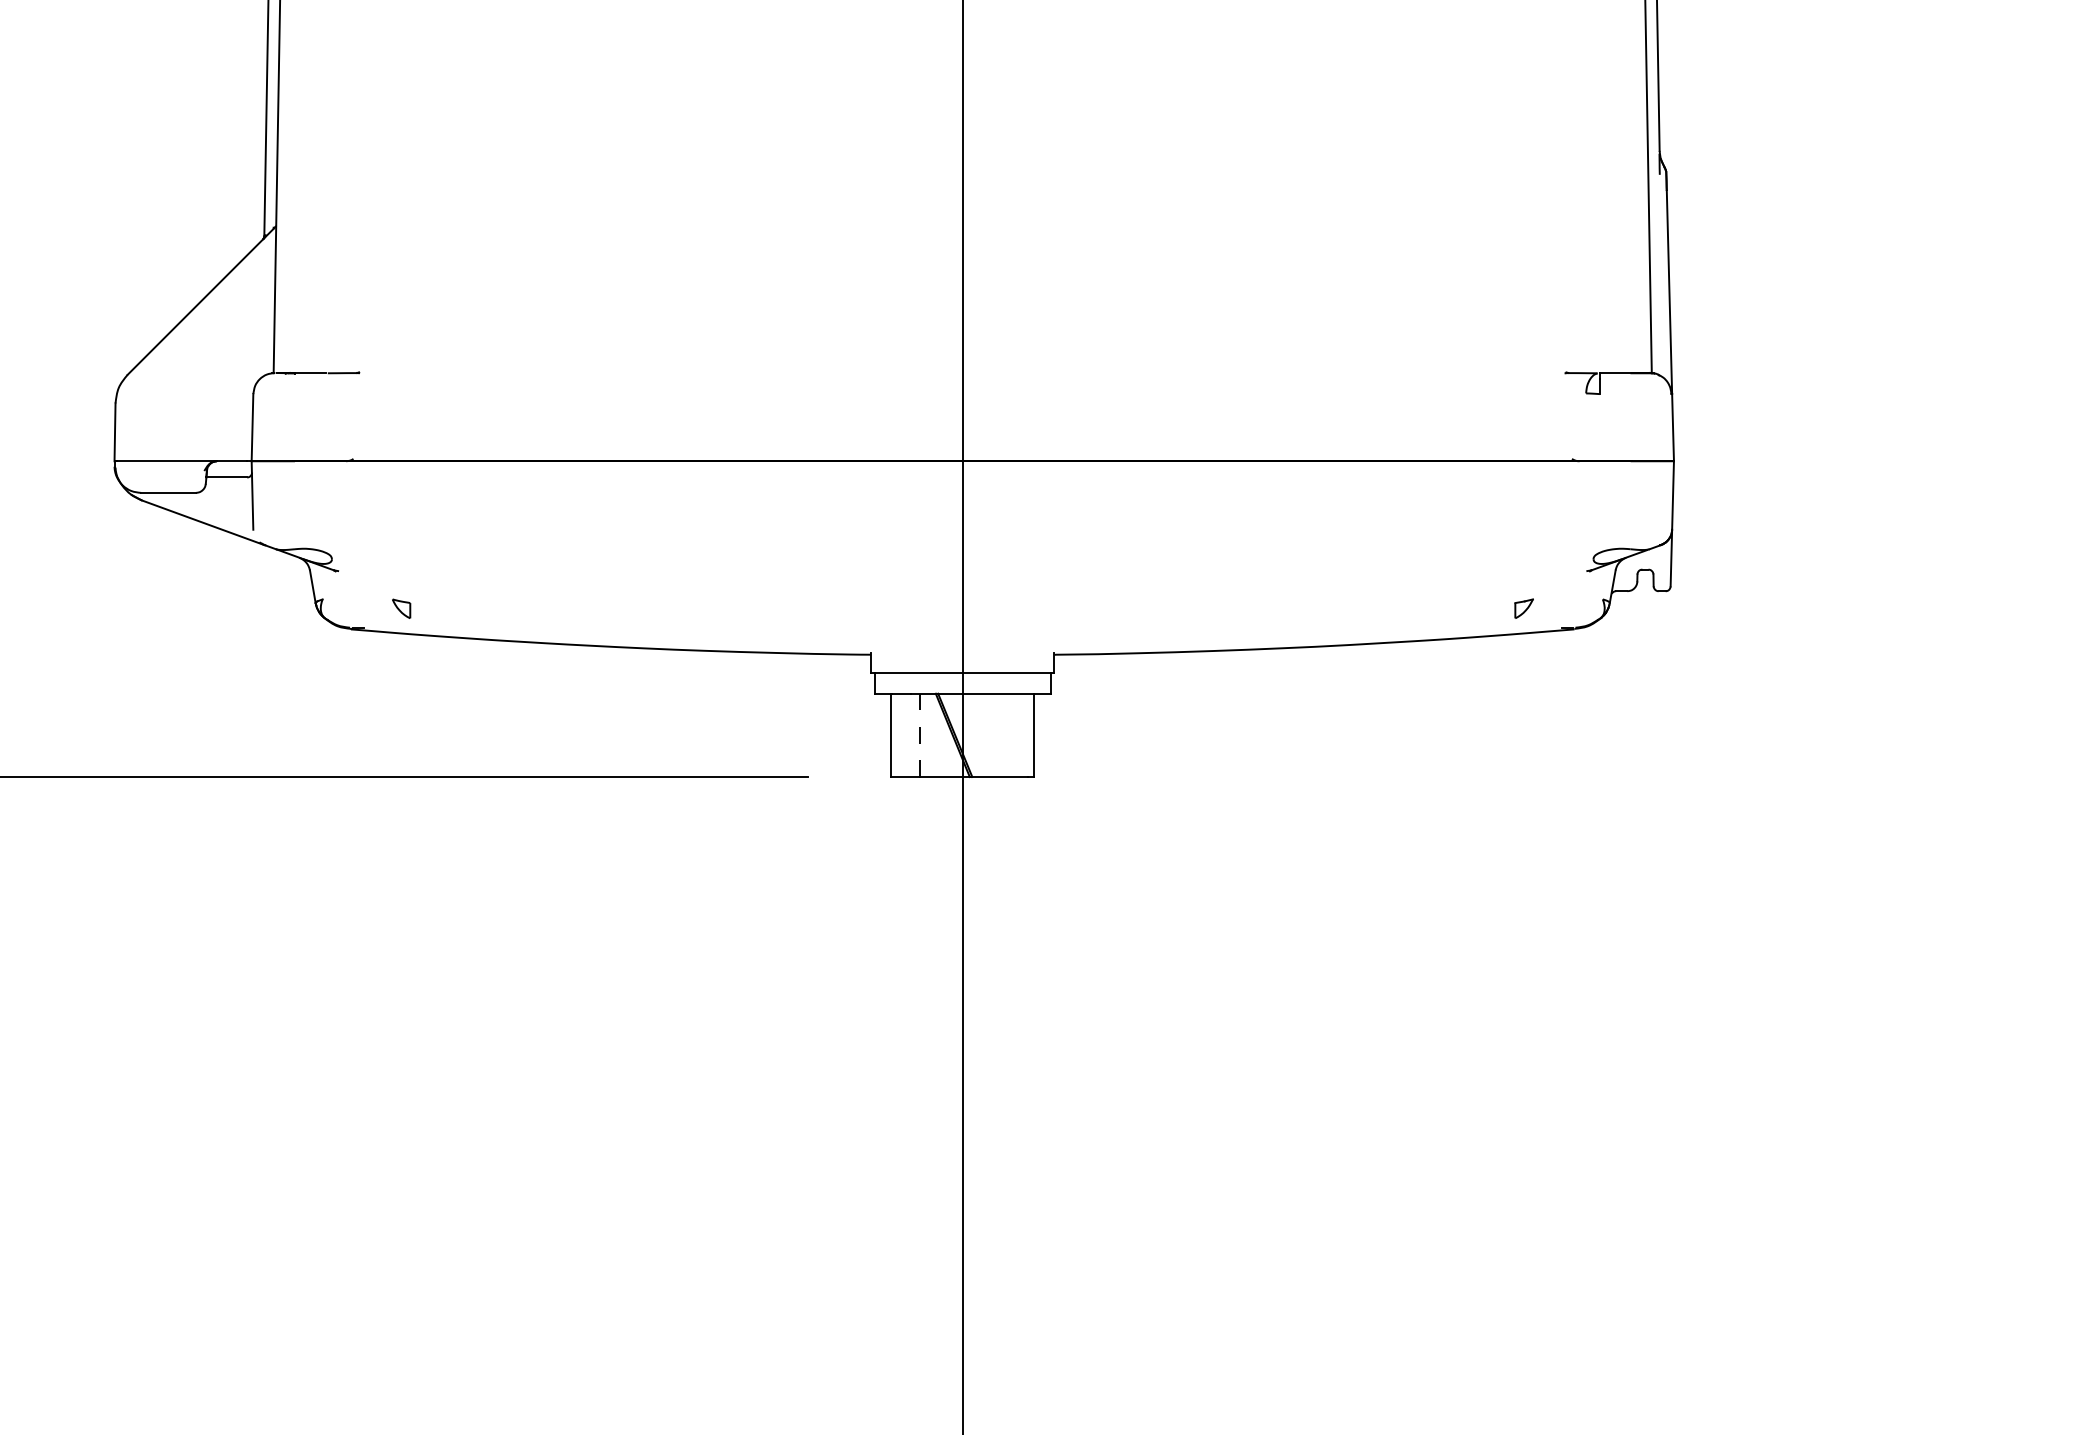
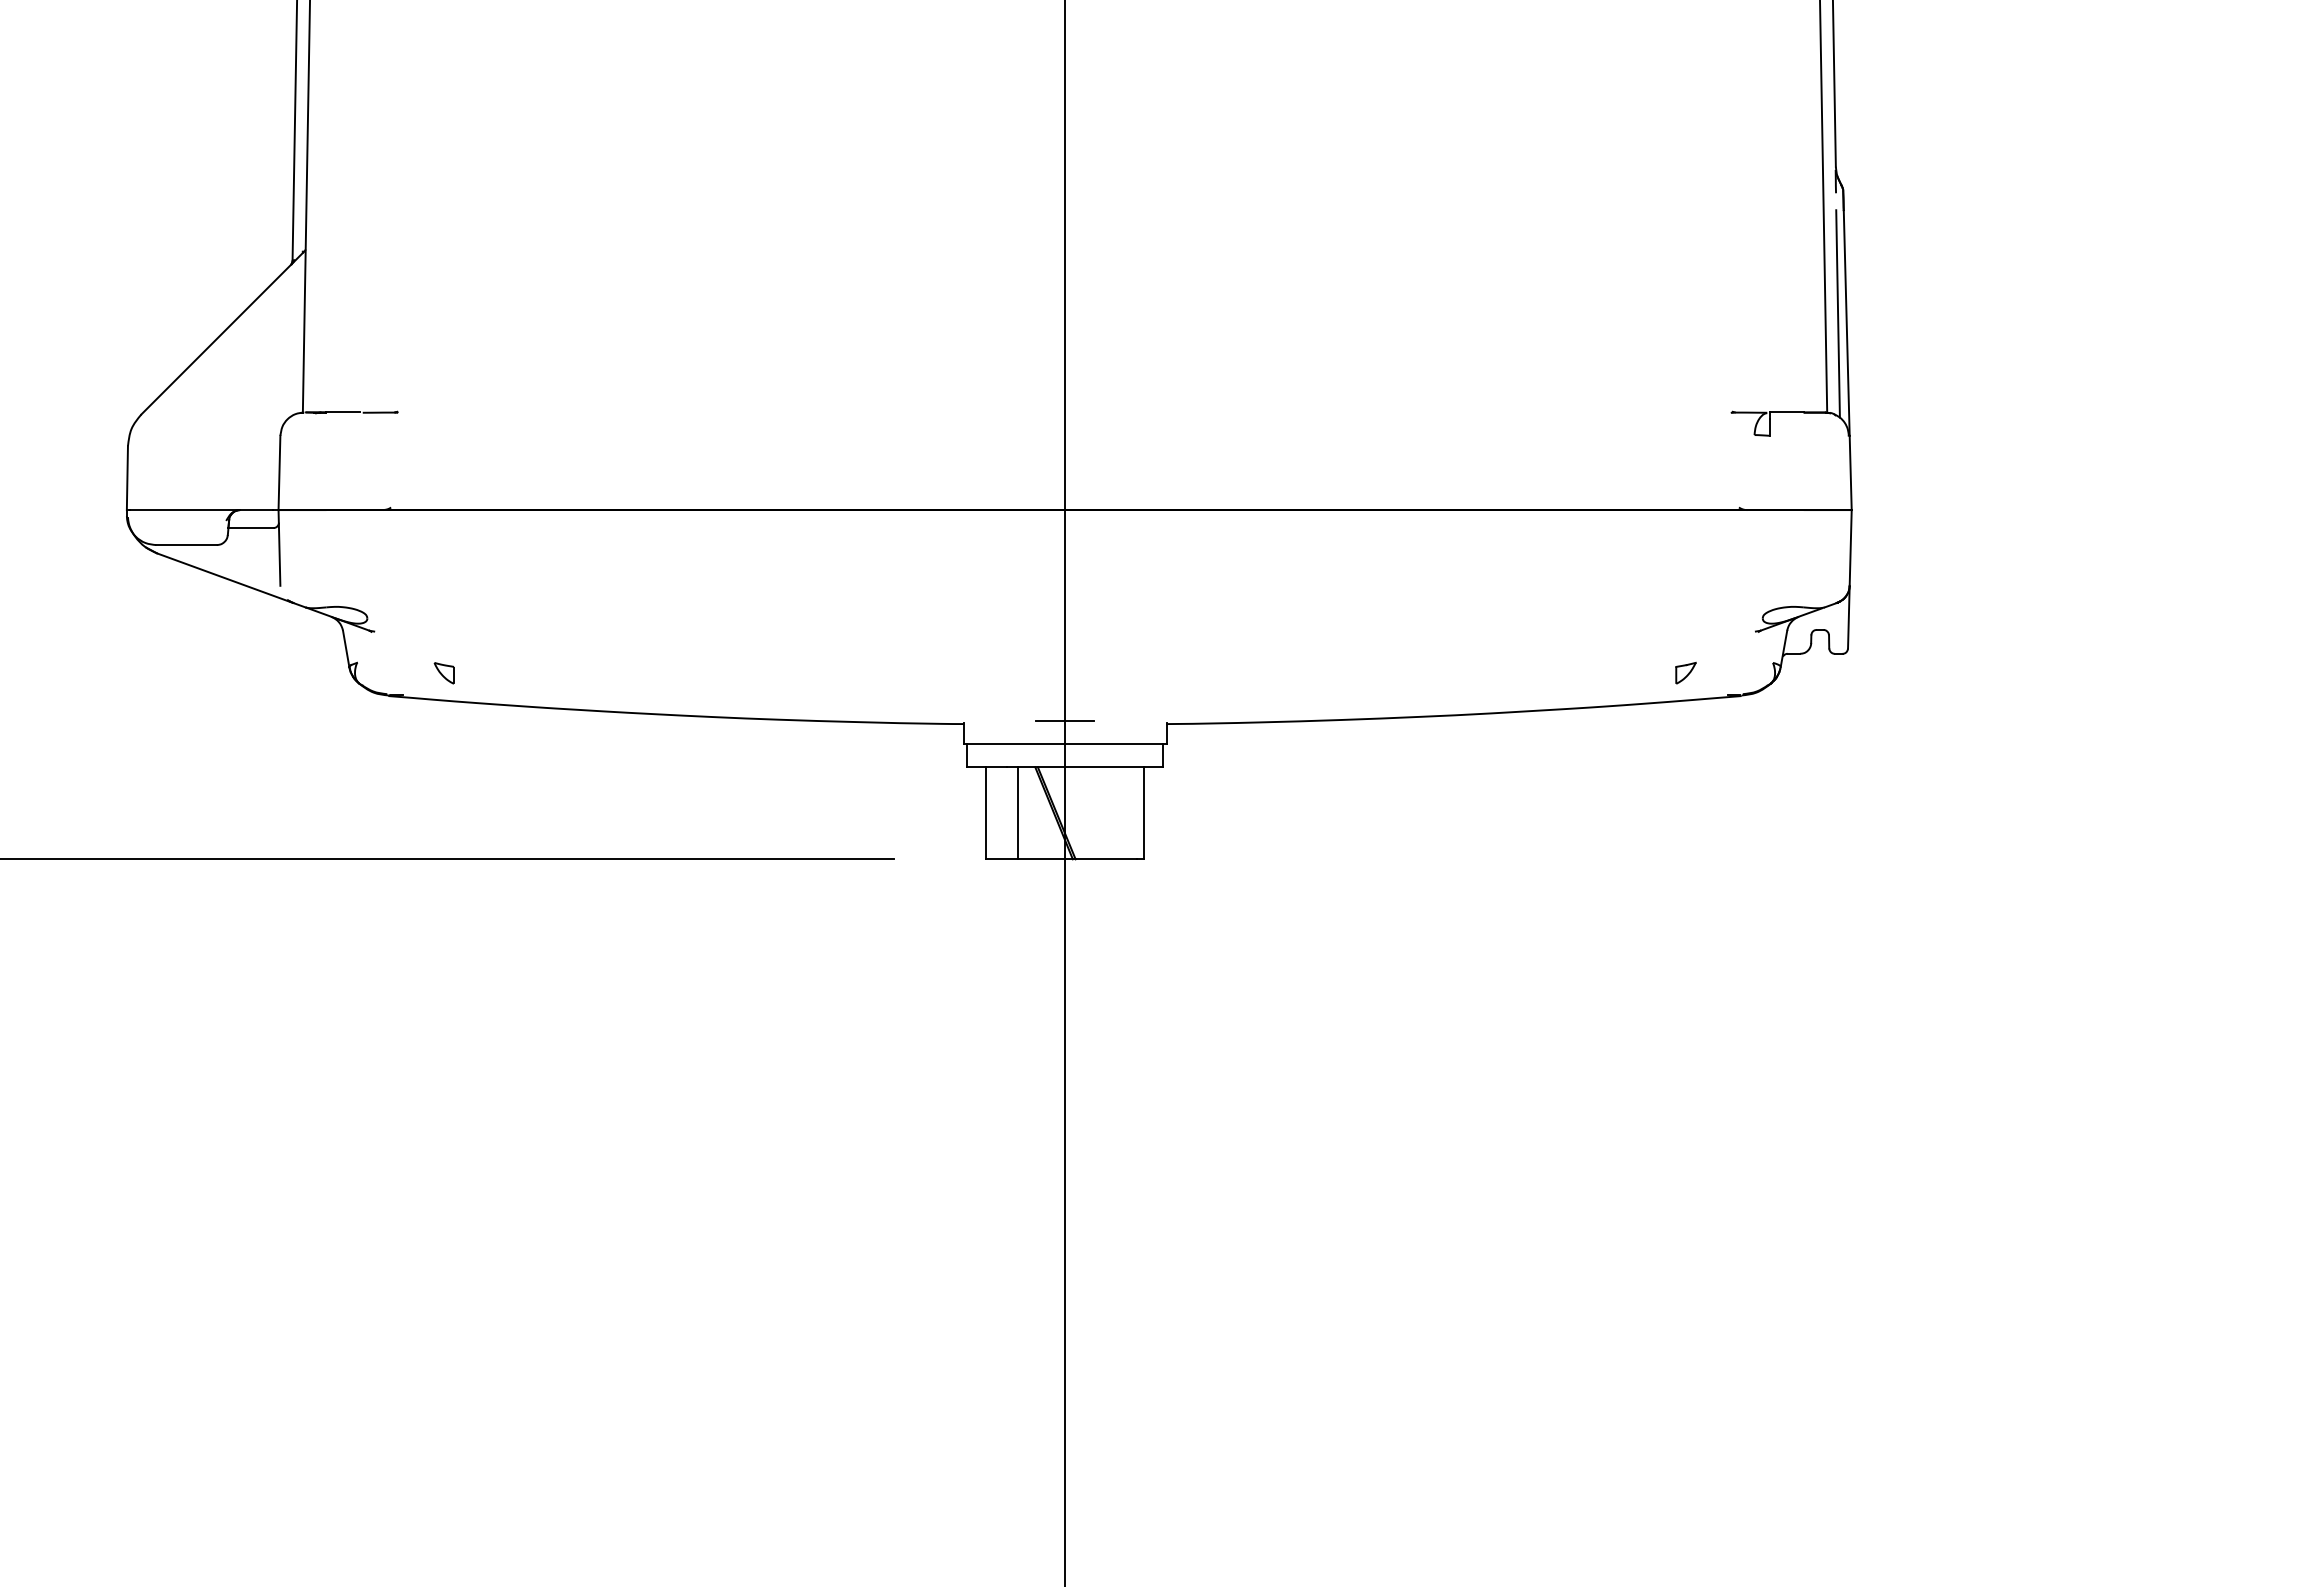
line: (1661, 283) -> (1837, 313), added
line: (963, 652) -> (1065, 721), added
line: (919, 734) -> (1017, 812), dashed -> solid

